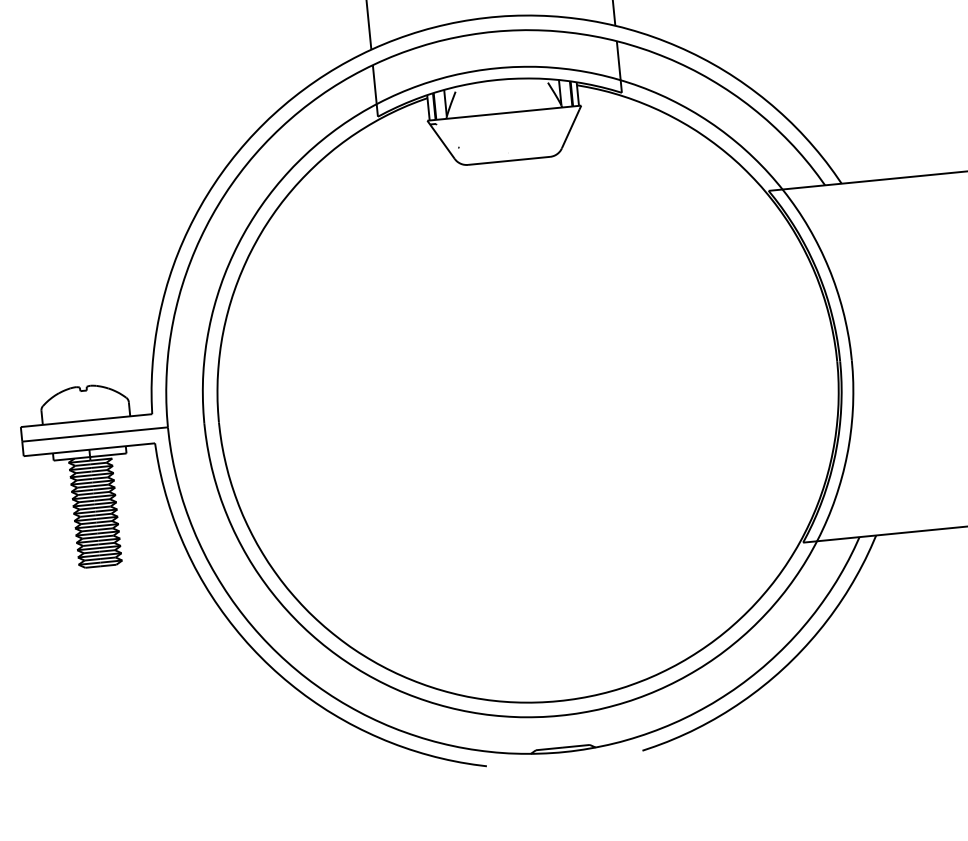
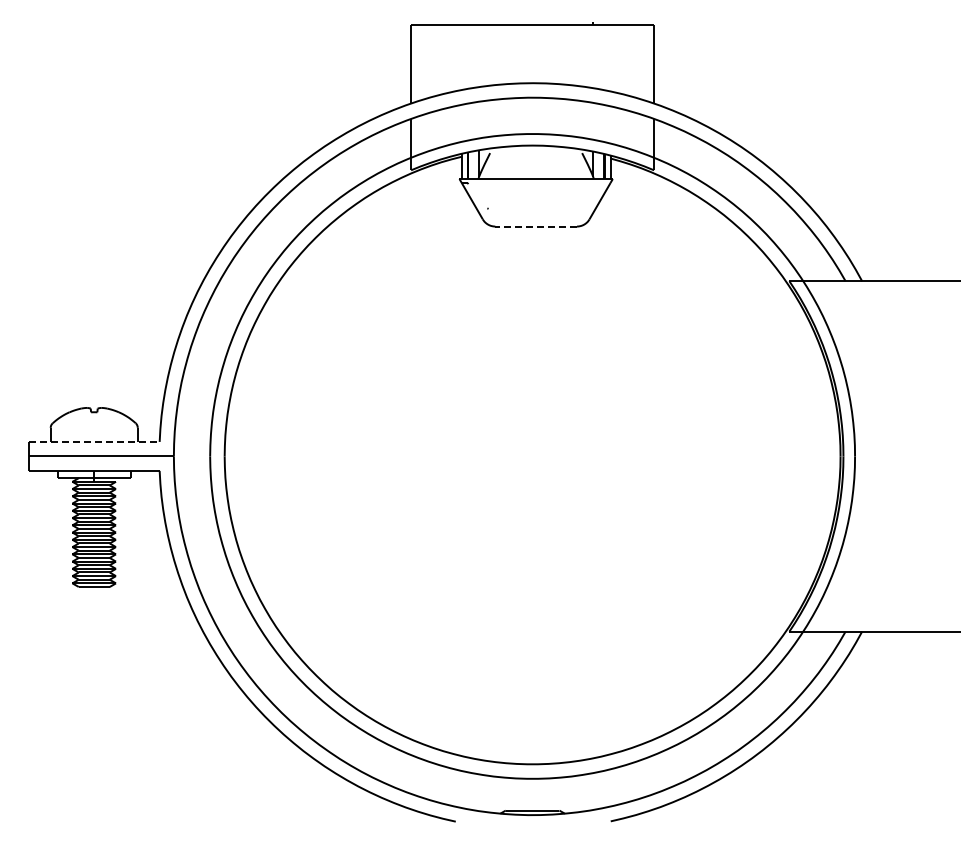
line: (509, 160) -> (536, 226), solid -> dashed
line: (86, 420) -> (94, 441), solid -> dashed

